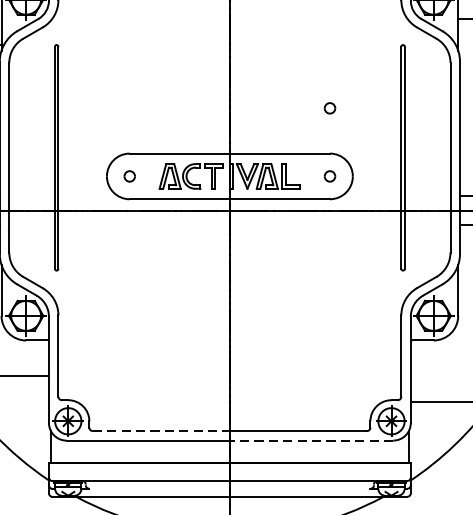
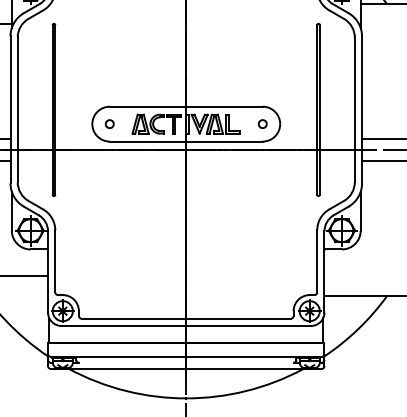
part: (329, 107) -> (262, 71), removed
line: (162, 430) -> (134, 318), dashed -> solid
line: (311, 440) -> (248, 325), dashed -> solid

